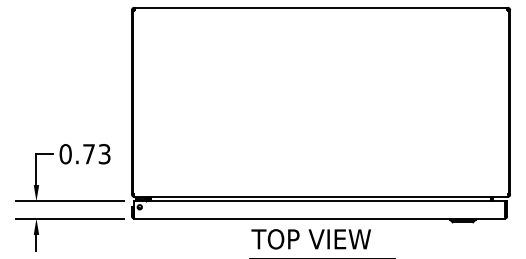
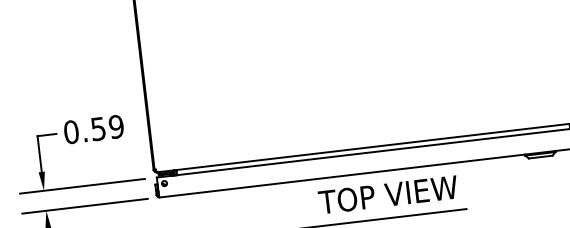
text: (96, 154) -> (107, 128), 0.73 -> 0.59
text: (310, 239) -> (387, 195), moved

